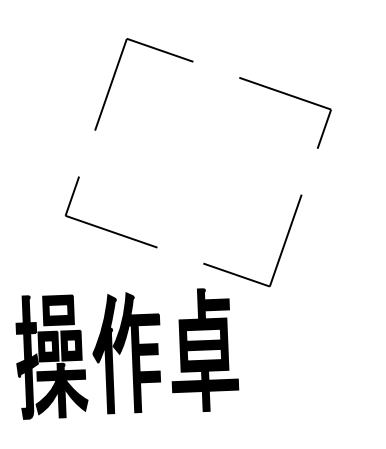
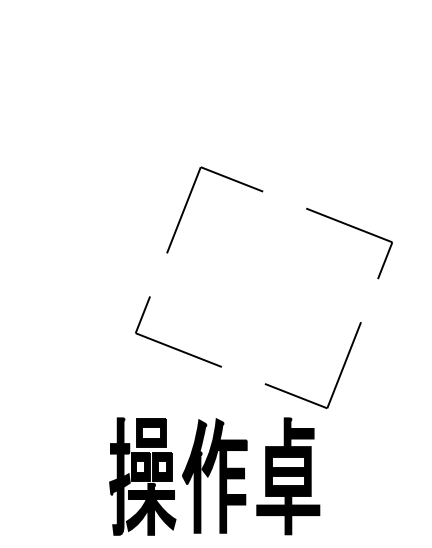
part: (126, 353) -> (214, 476), moved

